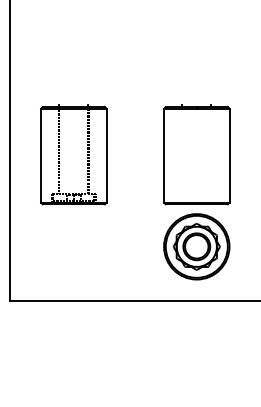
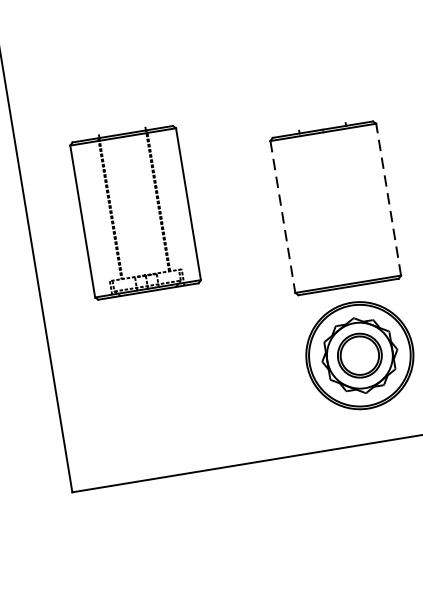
part: (73, 154) -> (134, 211), moved
line: (164, 155) -> (283, 216), solid -> dashed
line: (229, 155) -> (388, 199), solid -> dashed

